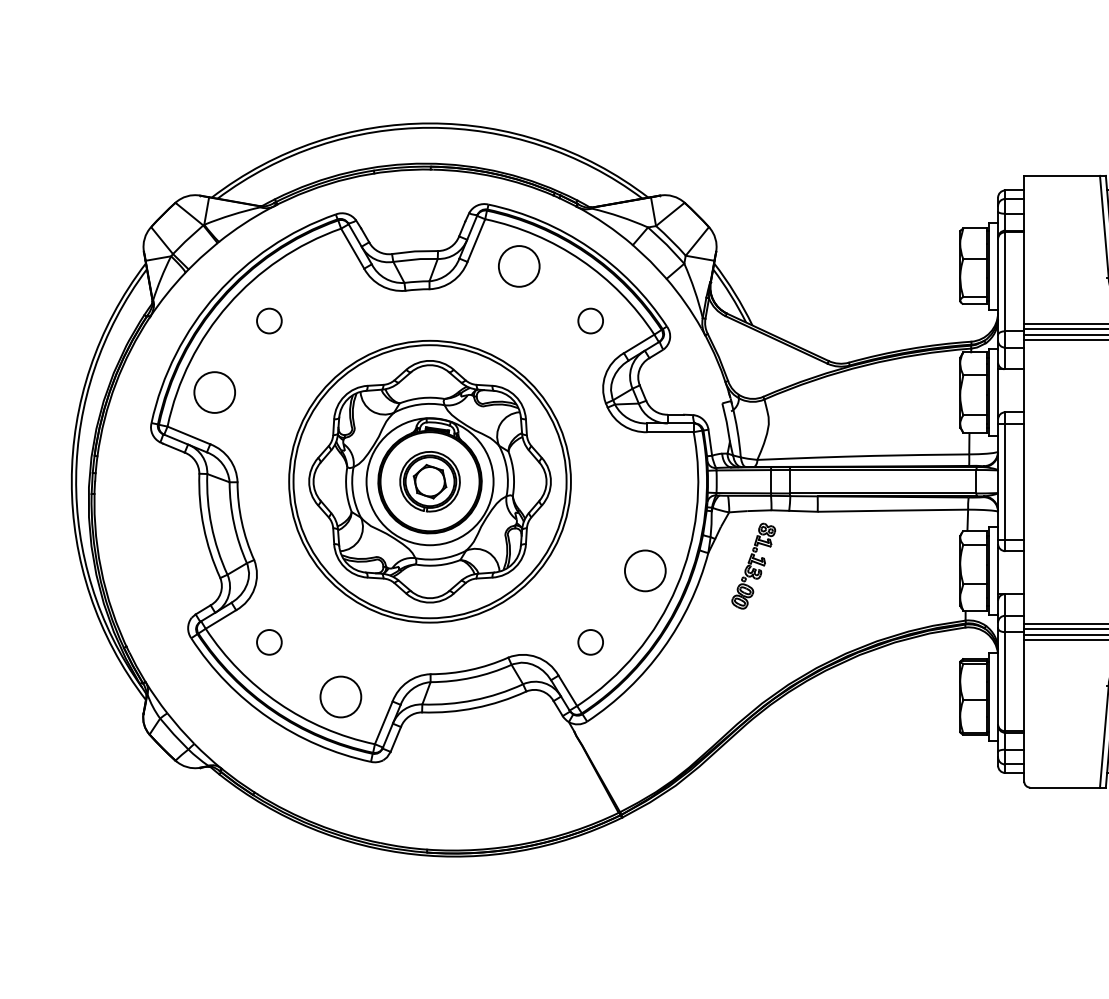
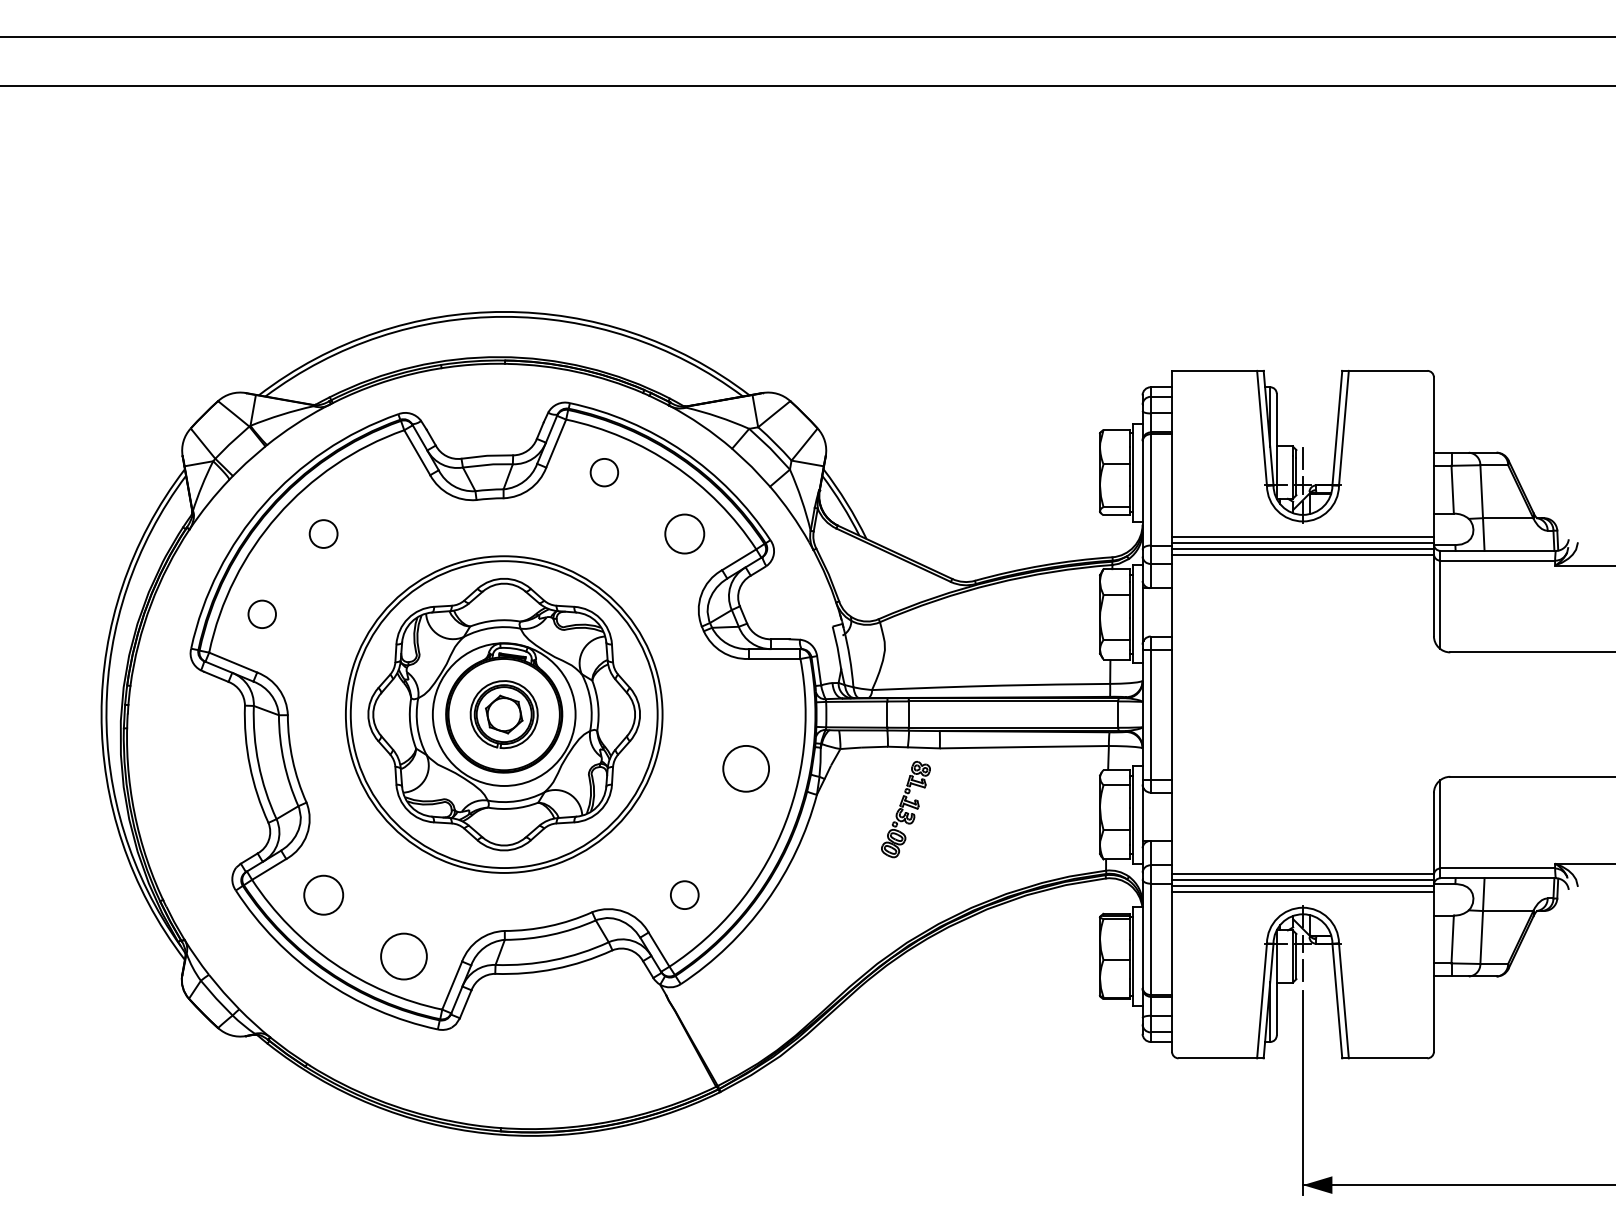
circle: (519, 266) -> (604, 472), size x0.6
circle: (590, 320) -> (684, 533), size x1.4
circle: (214, 392) -> (262, 614), size x0.6
part: (753, 566) -> (905, 809), moved
circle: (644, 570) -> (745, 768), moved
circle: (269, 641) -> (323, 894), size x1.4

